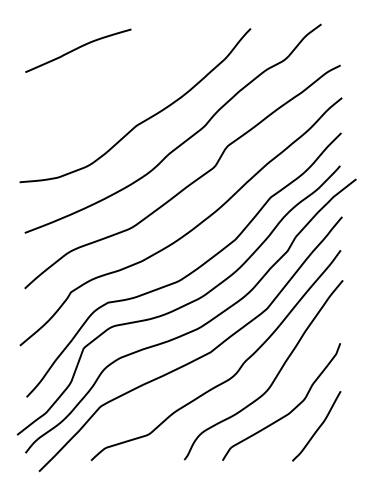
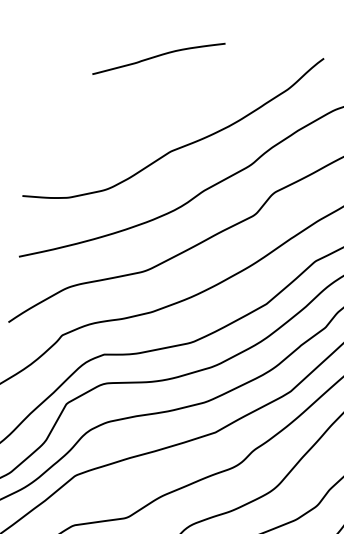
curve: (77, 49) -> (158, 57), moved

